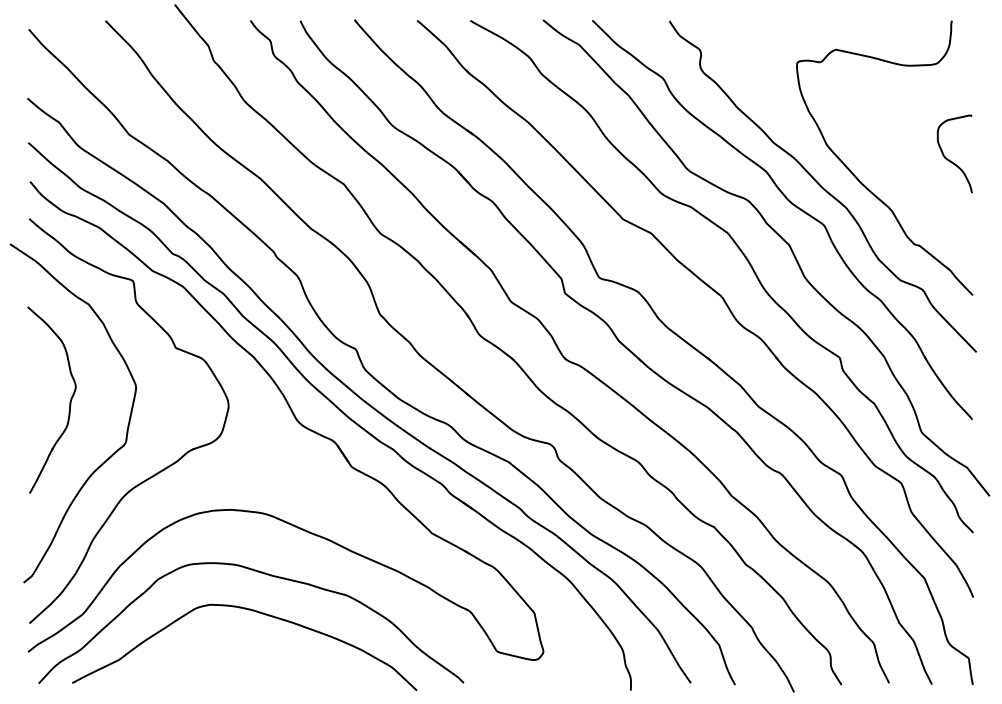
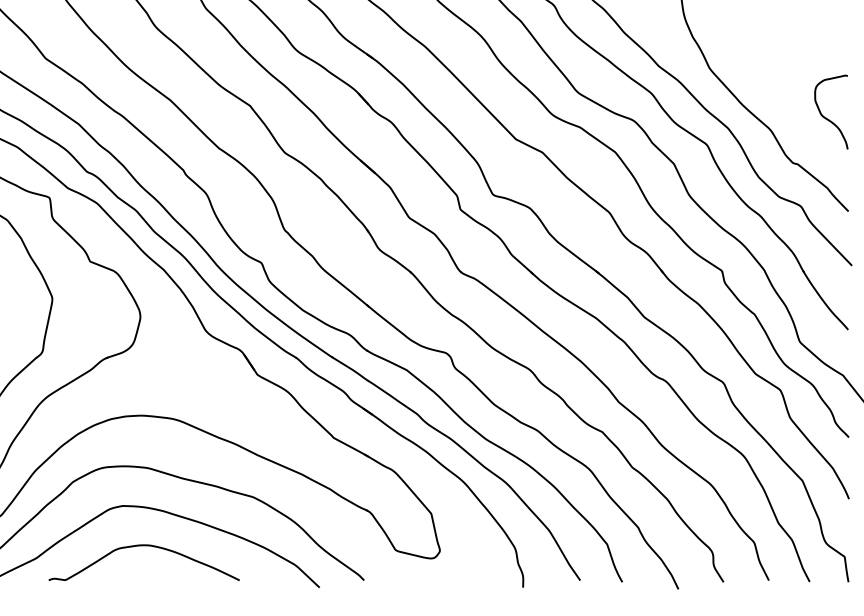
curve: (949, 159) -> (826, 117), moved
curve: (229, 647) -> (141, 546), added

